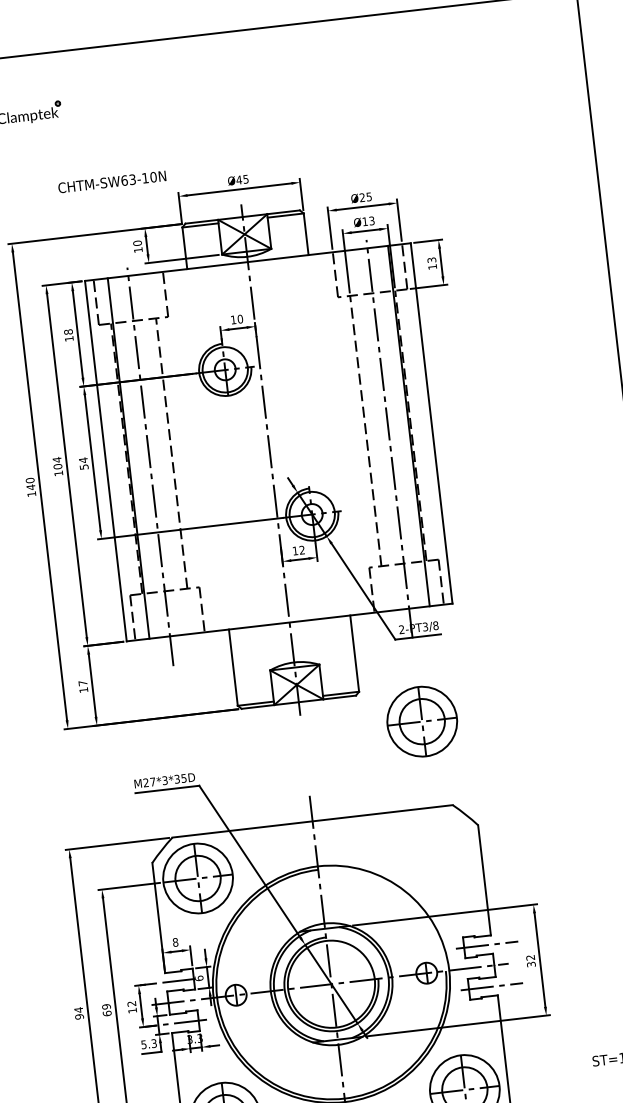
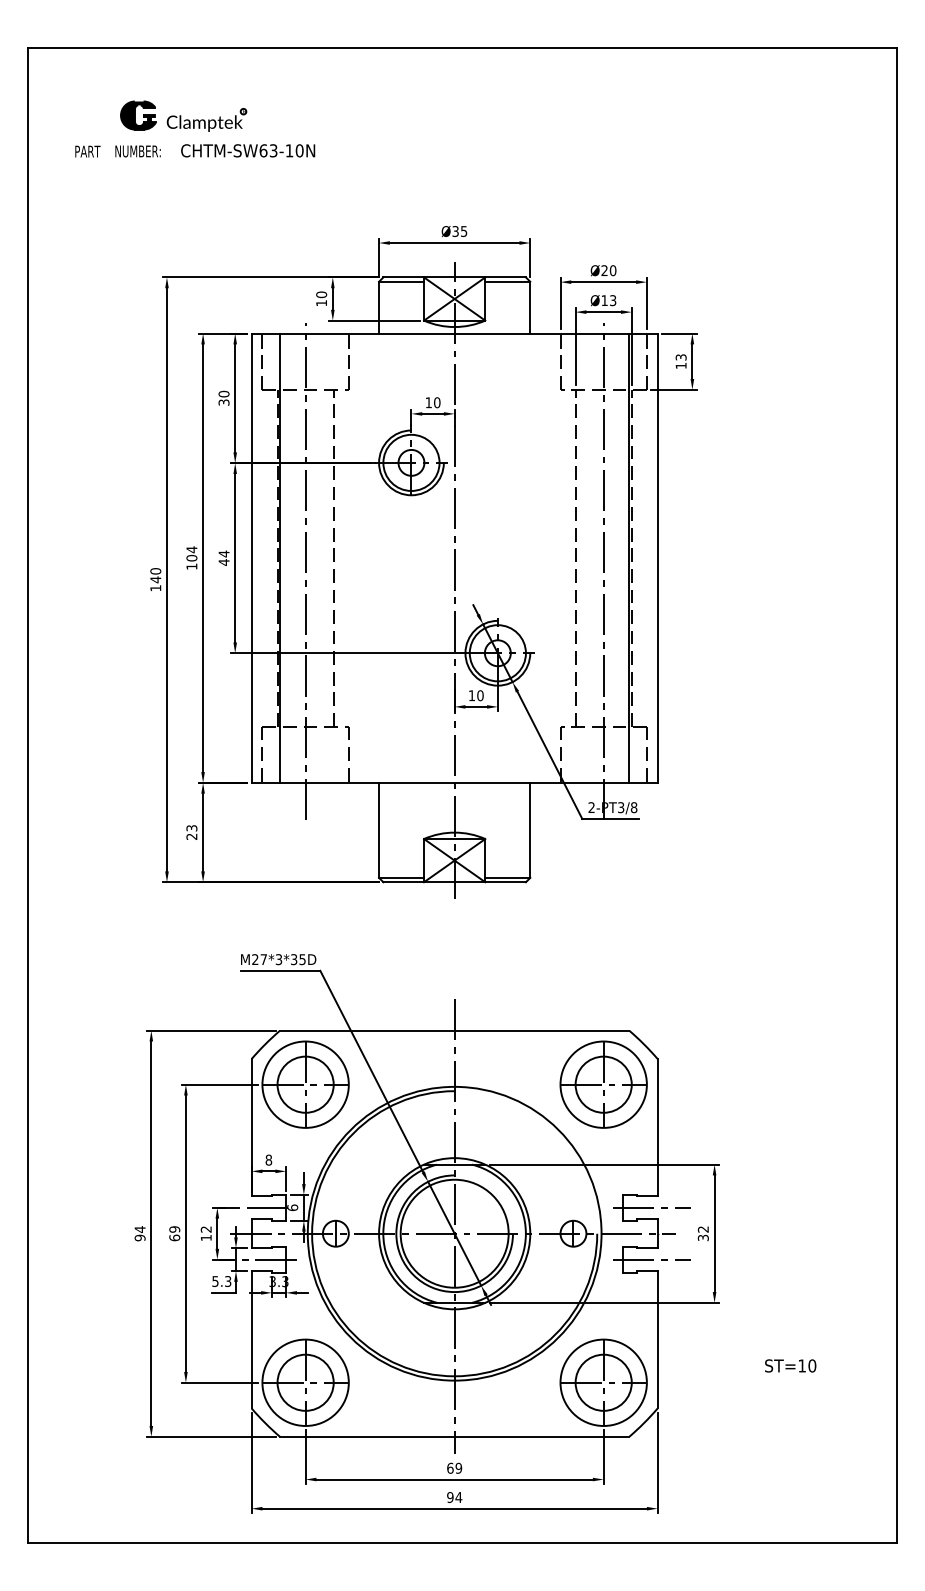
text: (239, 180) -> (455, 231), Ø45 -> Ø35
text: (112, 181) -> (248, 150), moved
text: (368, 196) -> (612, 270), Ø25 -> Ø20
text: (68, 334) -> (223, 397), 18 -> 30
text: (83, 467) -> (223, 562), 54 -> 44
text: (302, 550) -> (480, 695), 12 -> 10
text: (83, 686) -> (191, 832), 17 -> 23
part: (422, 721) -> (603, 1084), moved

